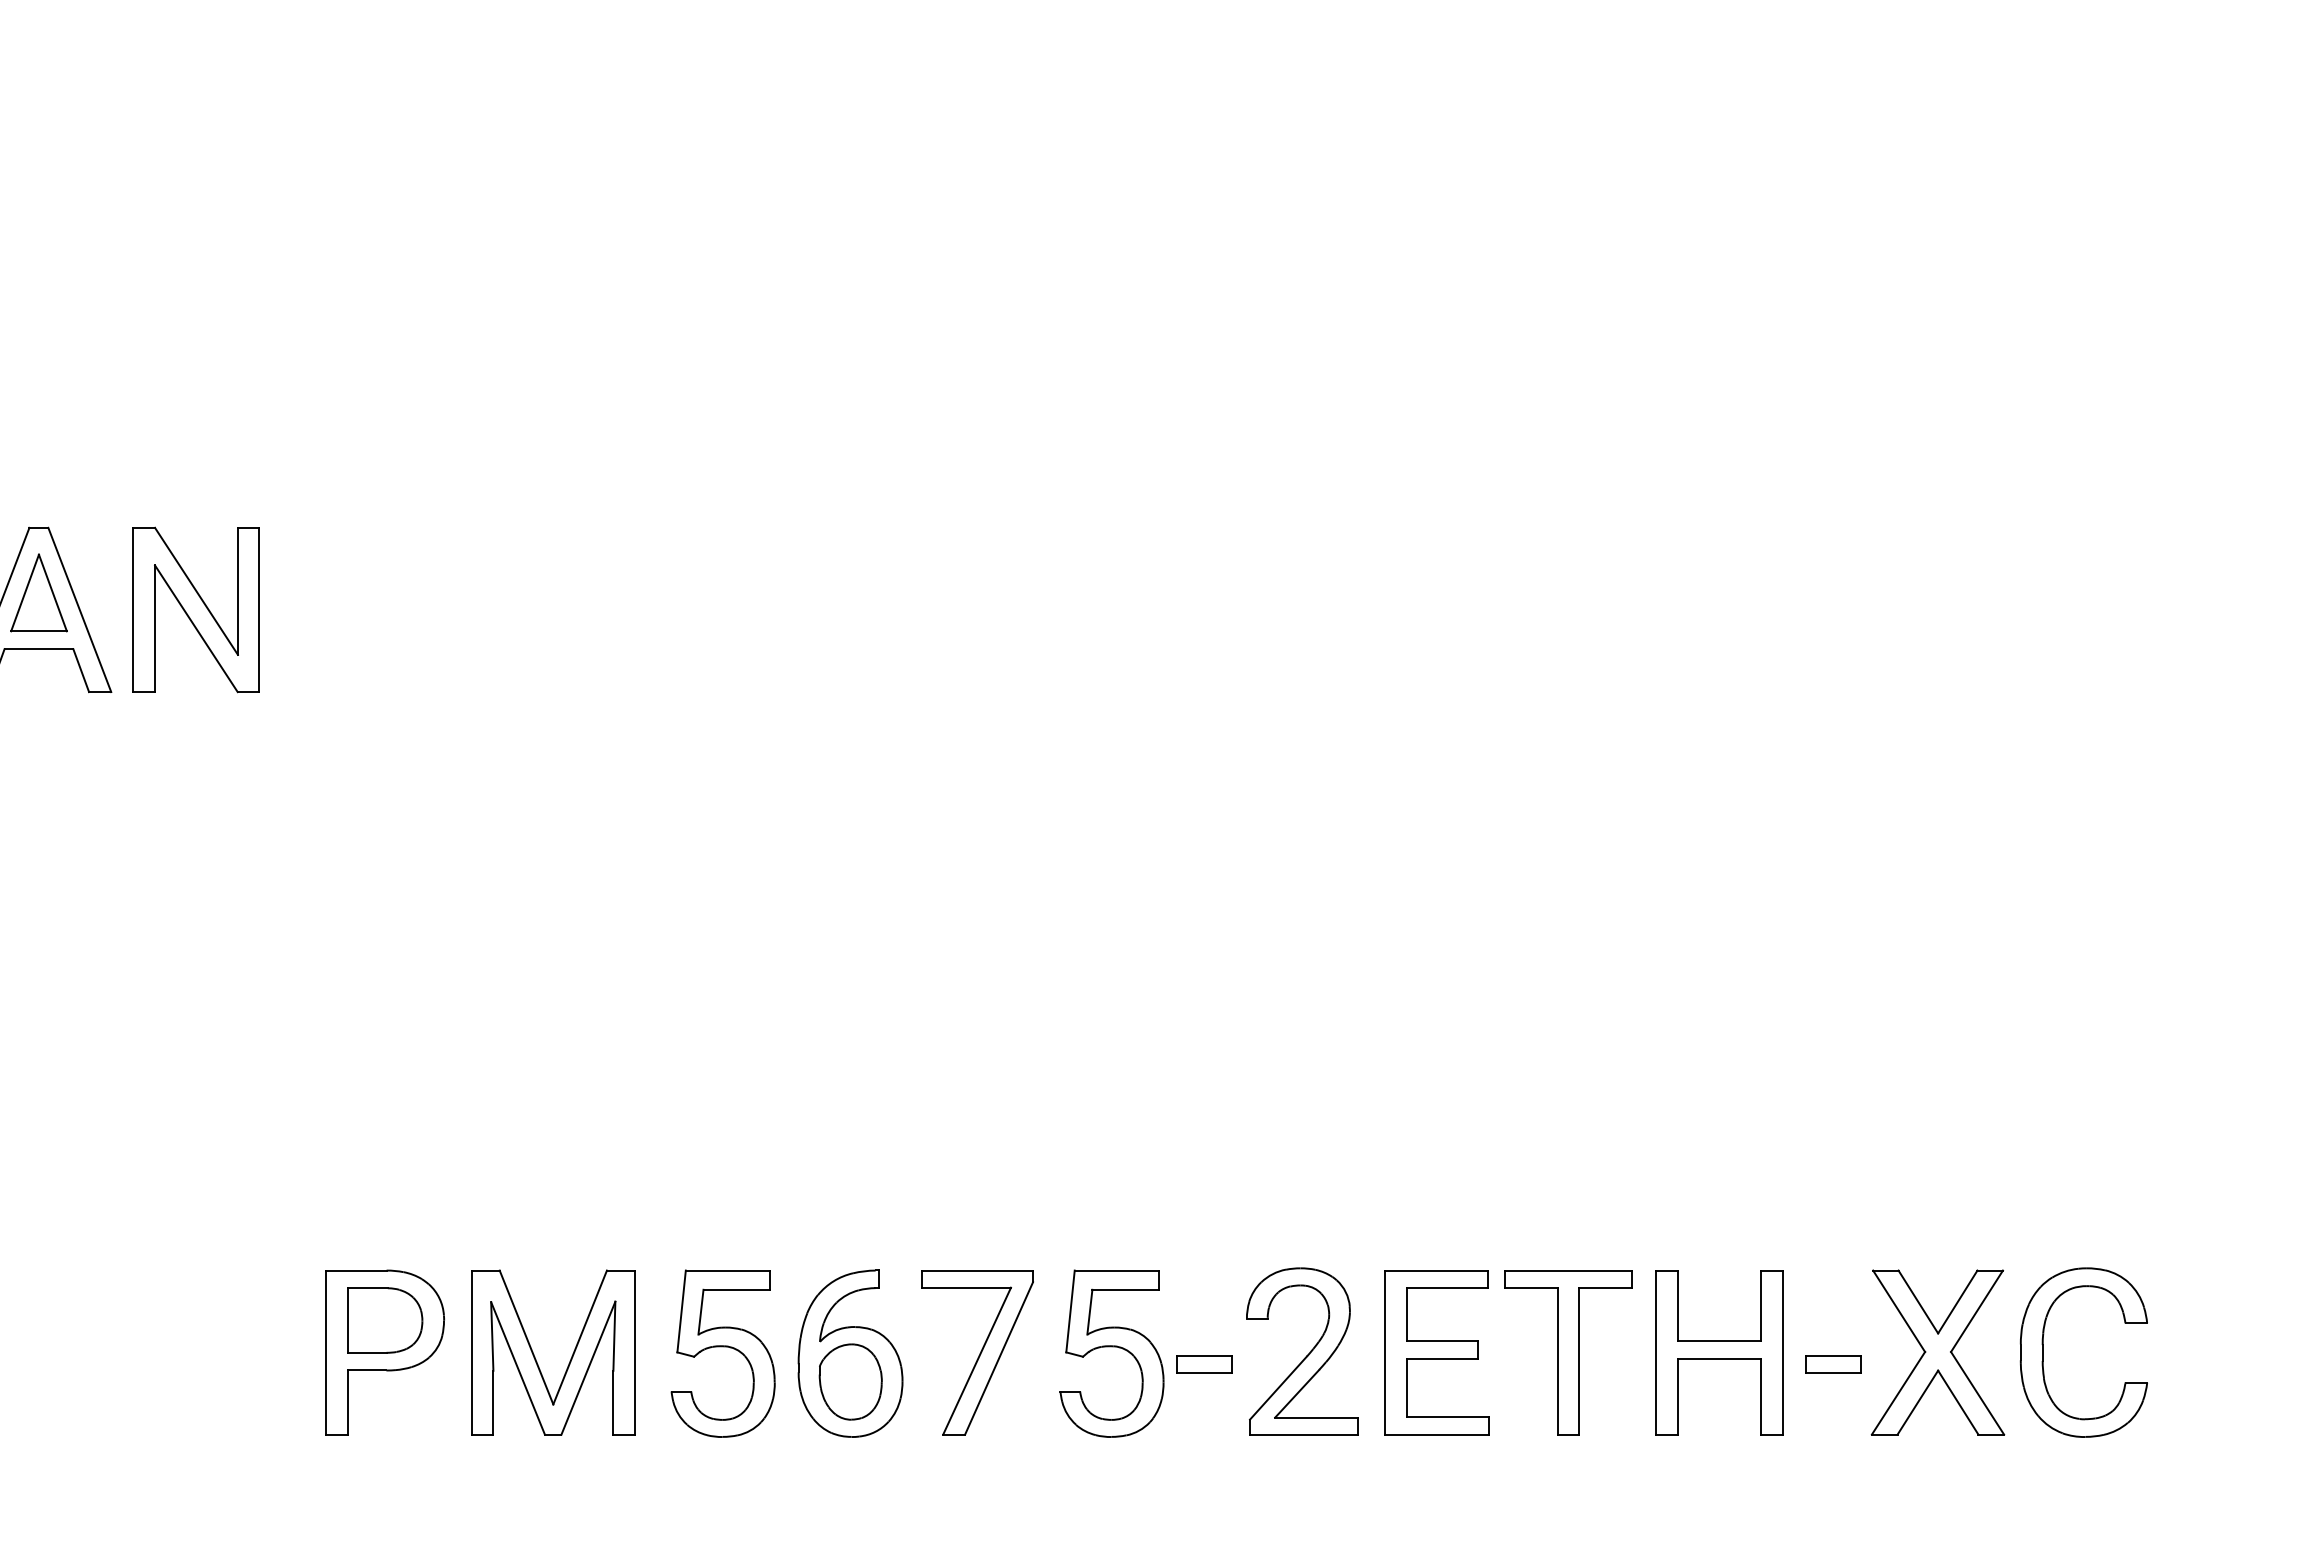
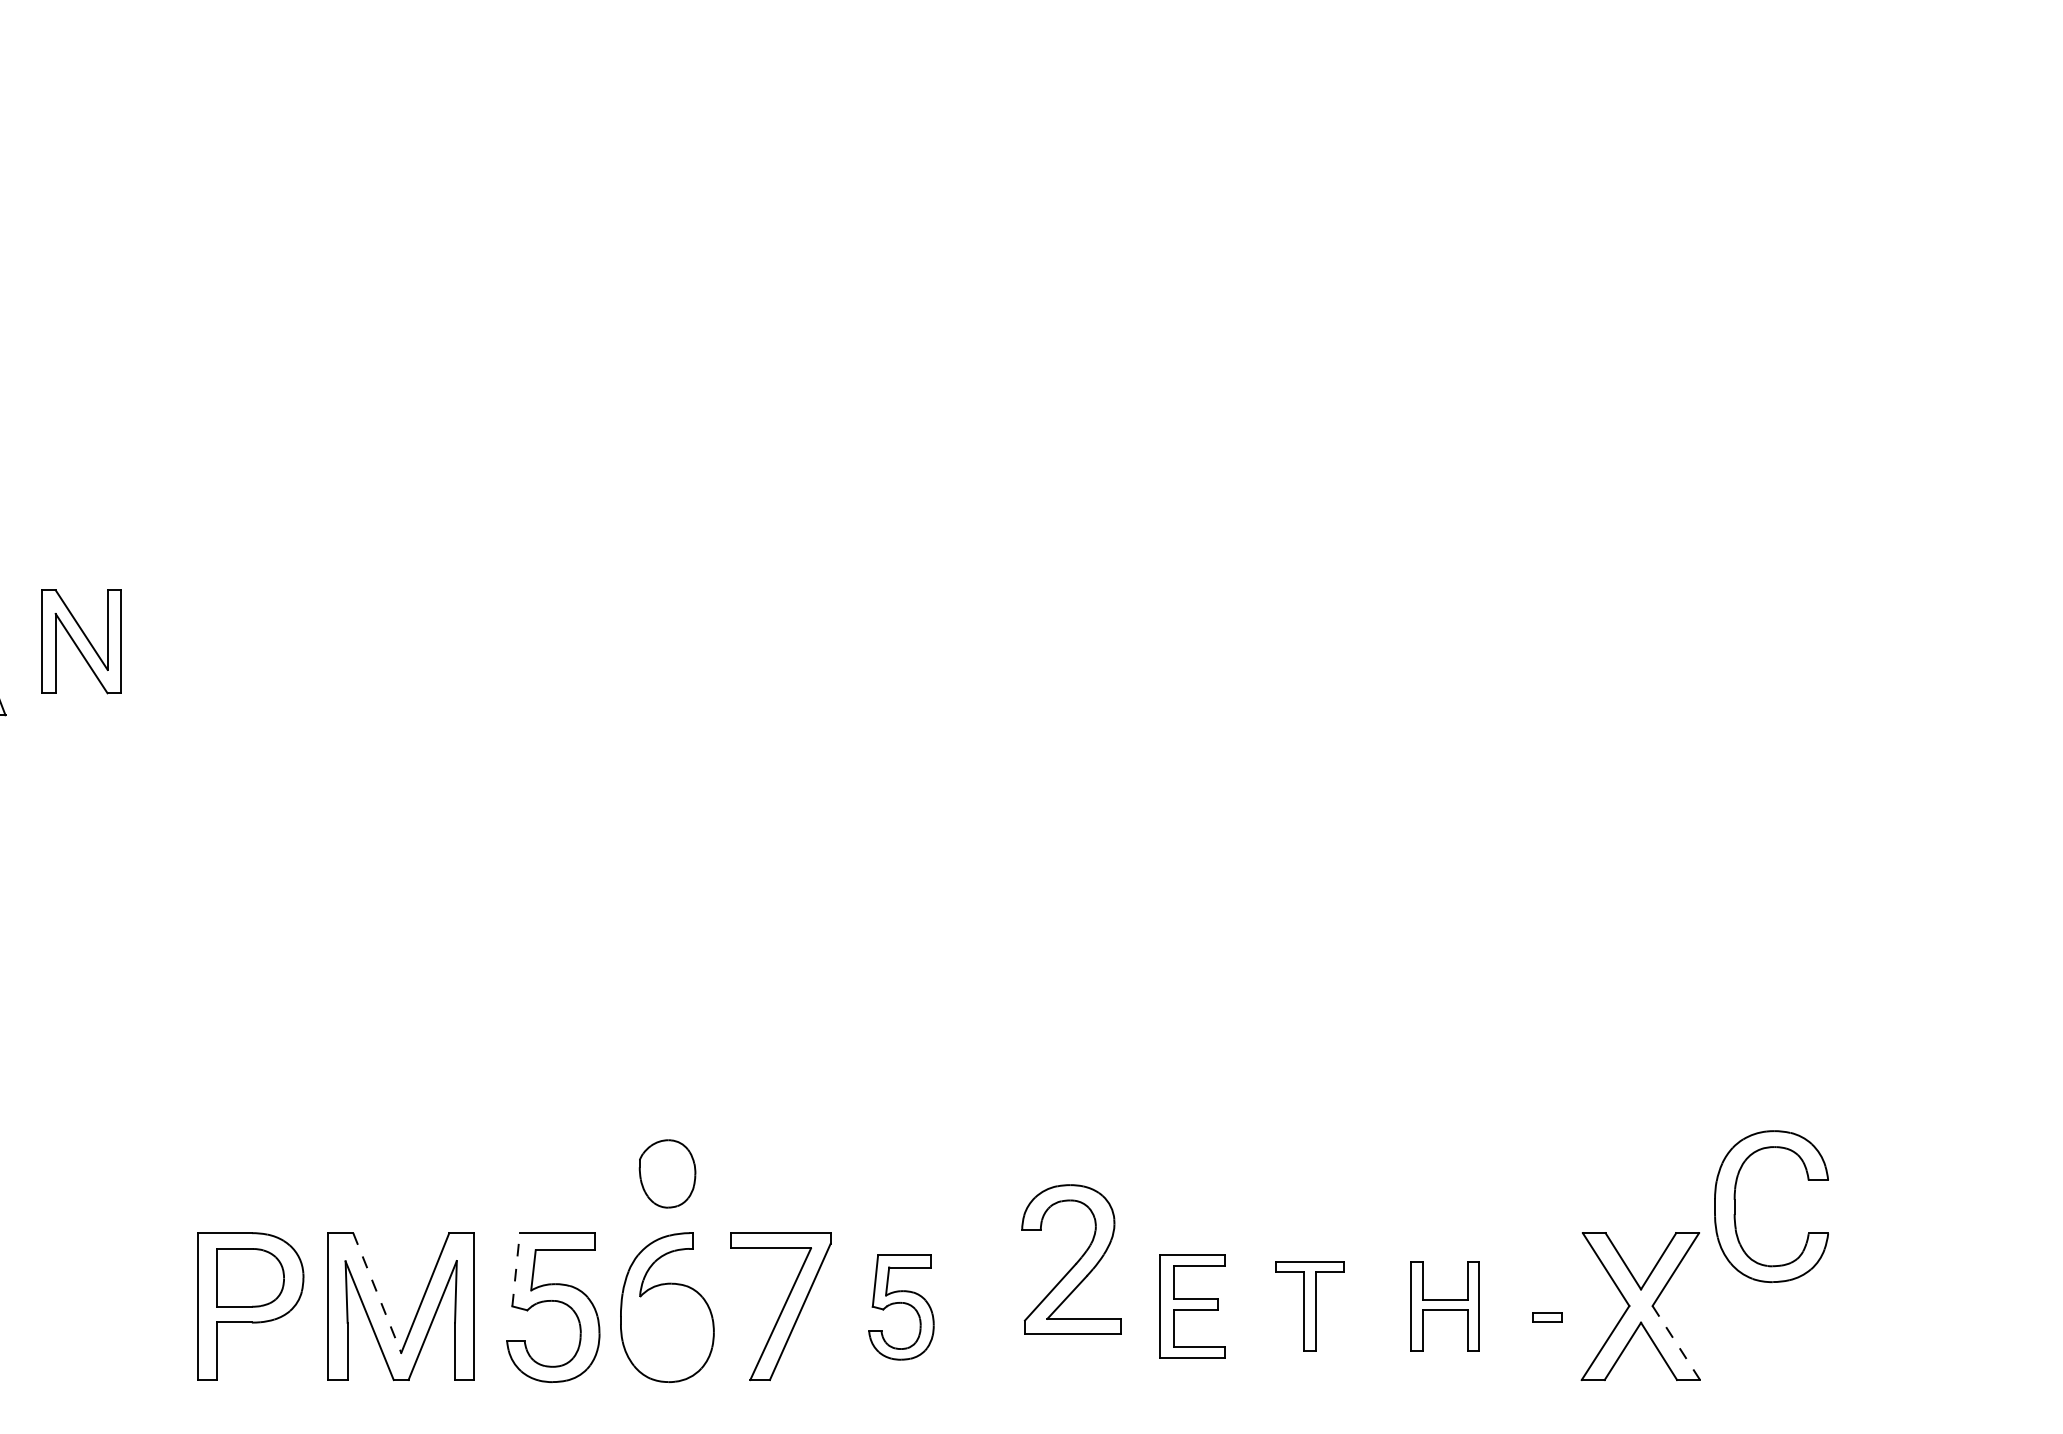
part: (196, 609) -> (81, 641), size x0.7
line: (682, 1311) -> (516, 1269), solid -> dashed
line: (526, 1337) -> (377, 1293), solid -> dashed
part: (1301, 1351) -> (1071, 1259), moved
part: (1437, 1352) -> (1192, 1306), size x0.7
part: (1567, 1352) -> (1309, 1306), size x0.6
part: (1719, 1352) -> (1445, 1306), size x0.6
part: (2043, 1352) -> (1735, 1206), moved
part: (1112, 1353) -> (901, 1307), size x0.7
part: (1204, 1364) -> (984, 1317), removed
part: (1833, 1364) -> (1547, 1317), size x0.6
part: (850, 1381) -> (667, 1173), moved
line: (1977, 1393) -> (1676, 1343), solid -> dashed

